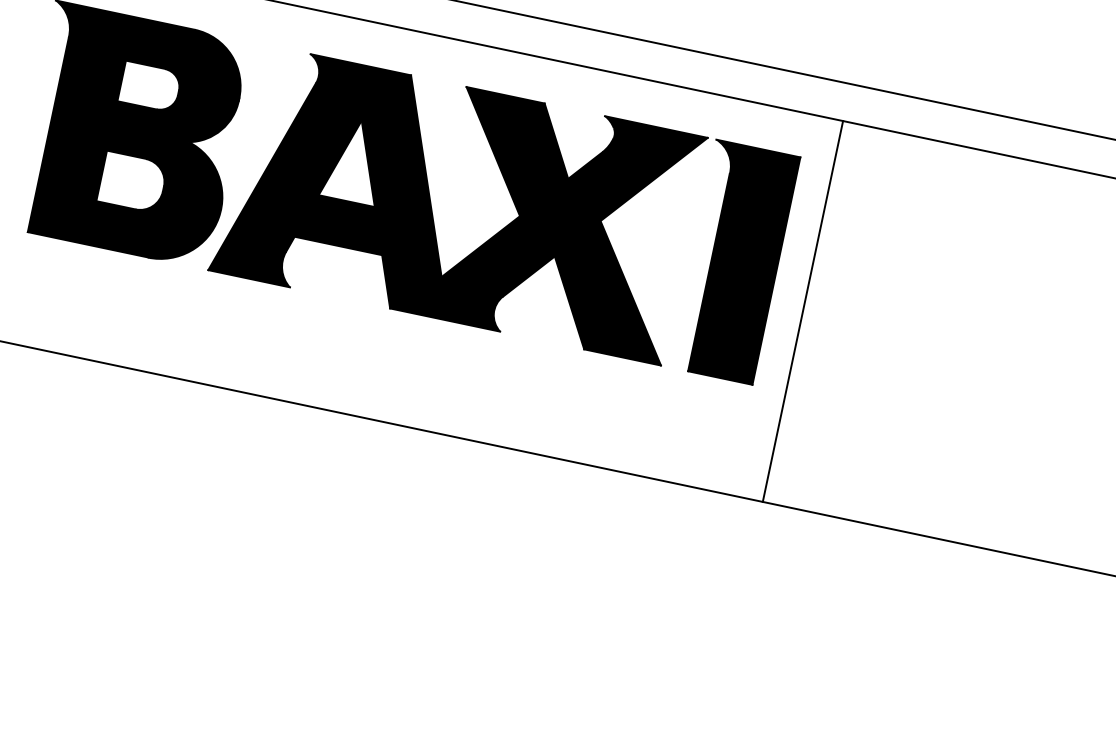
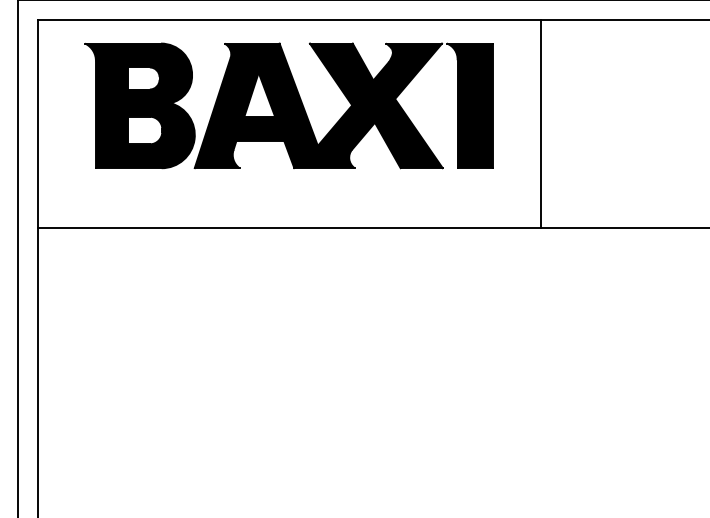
line: (803, 310) -> (541, 123), moved

